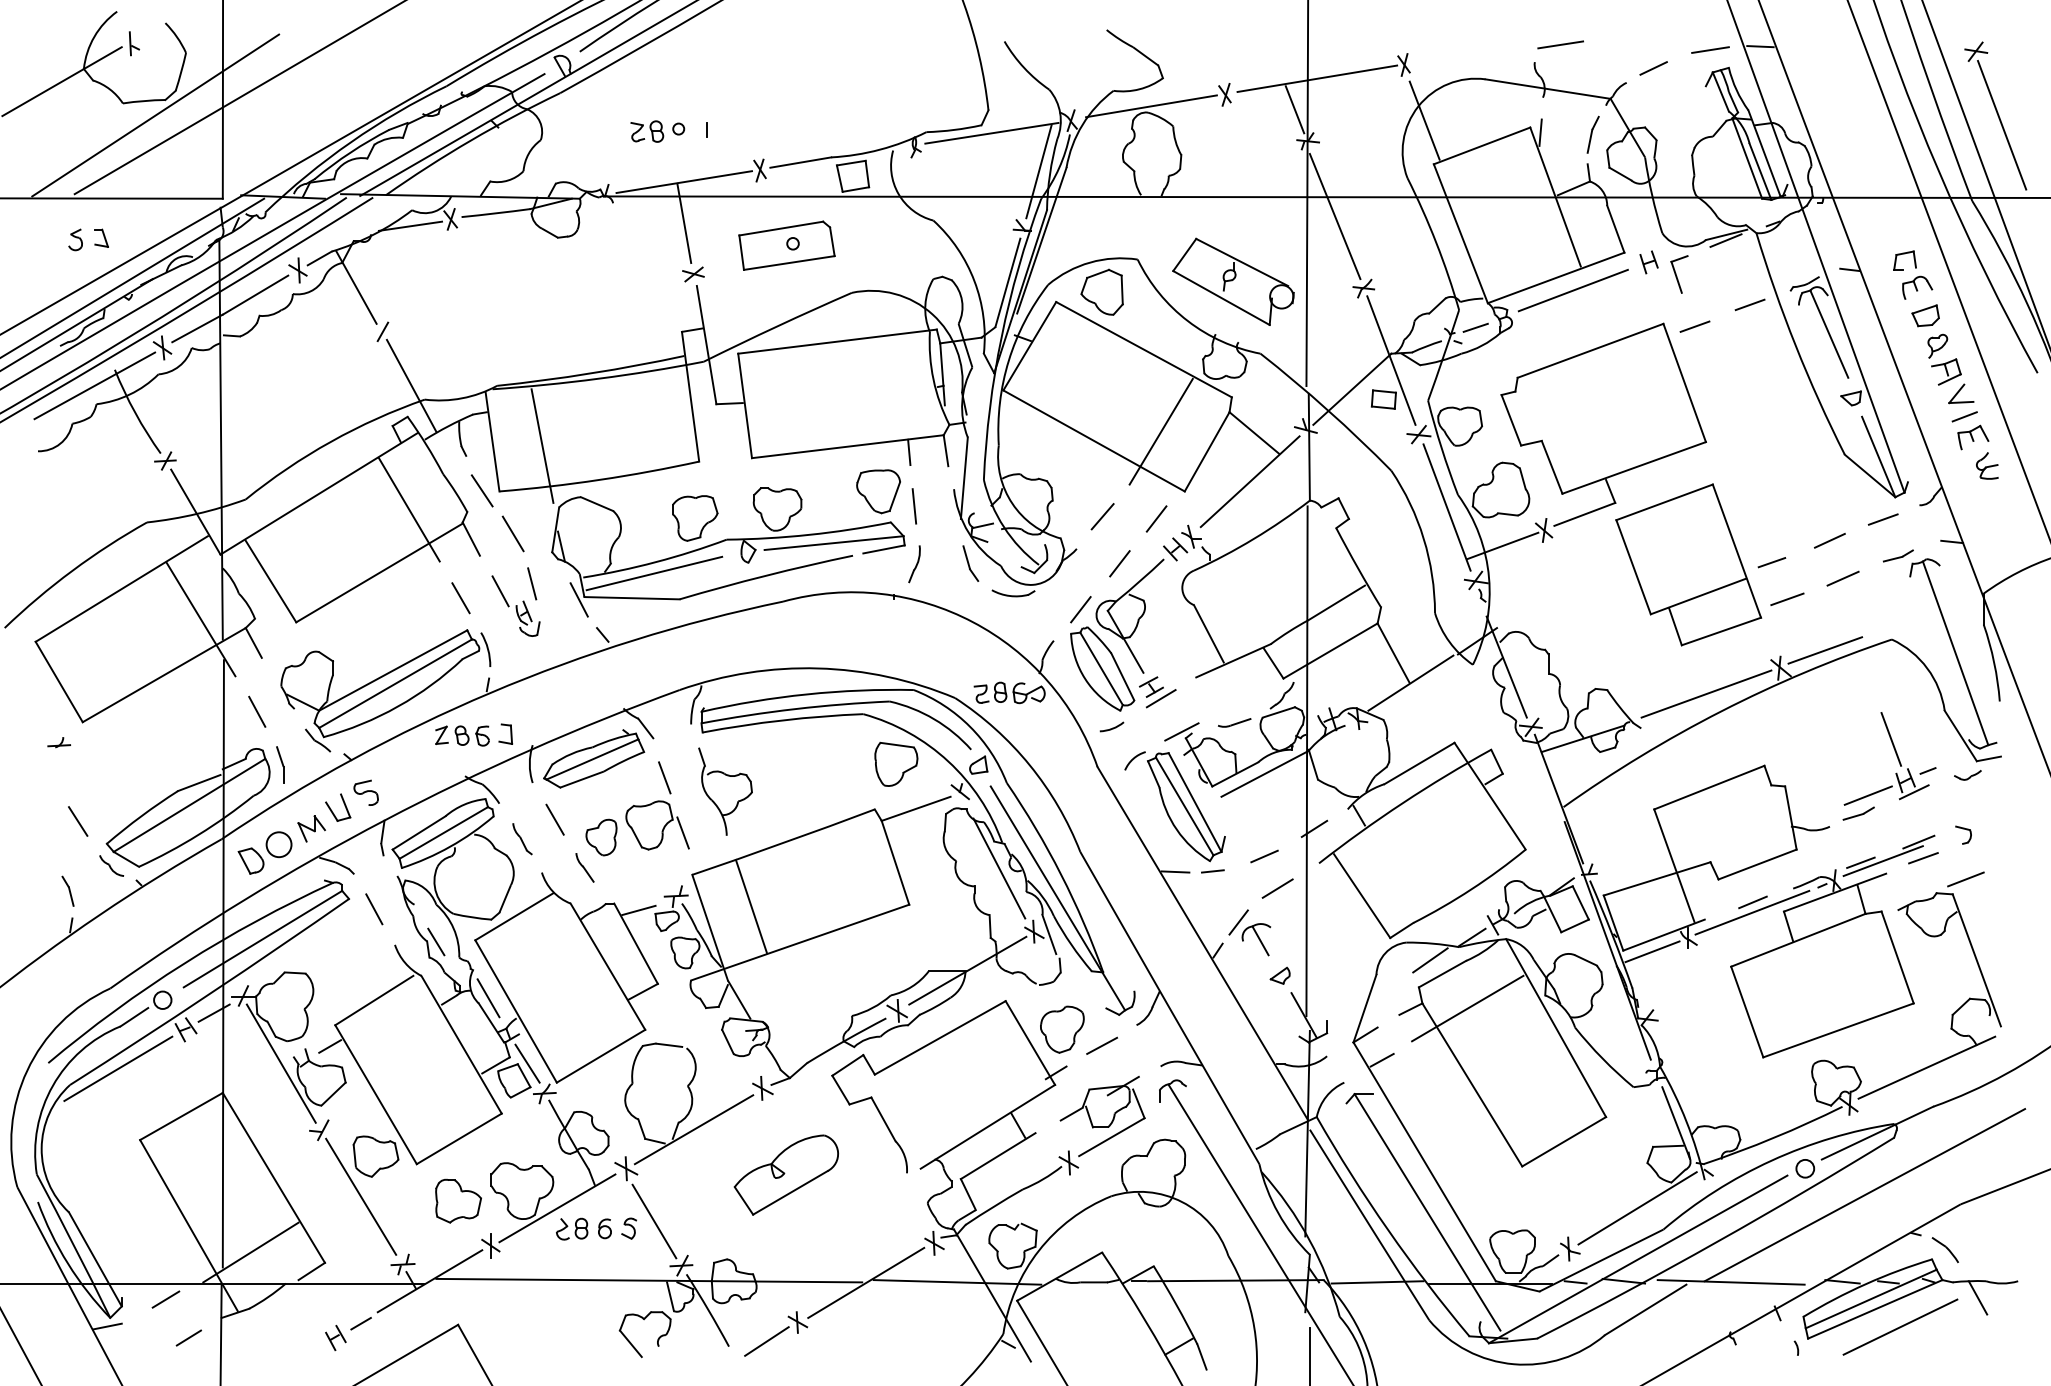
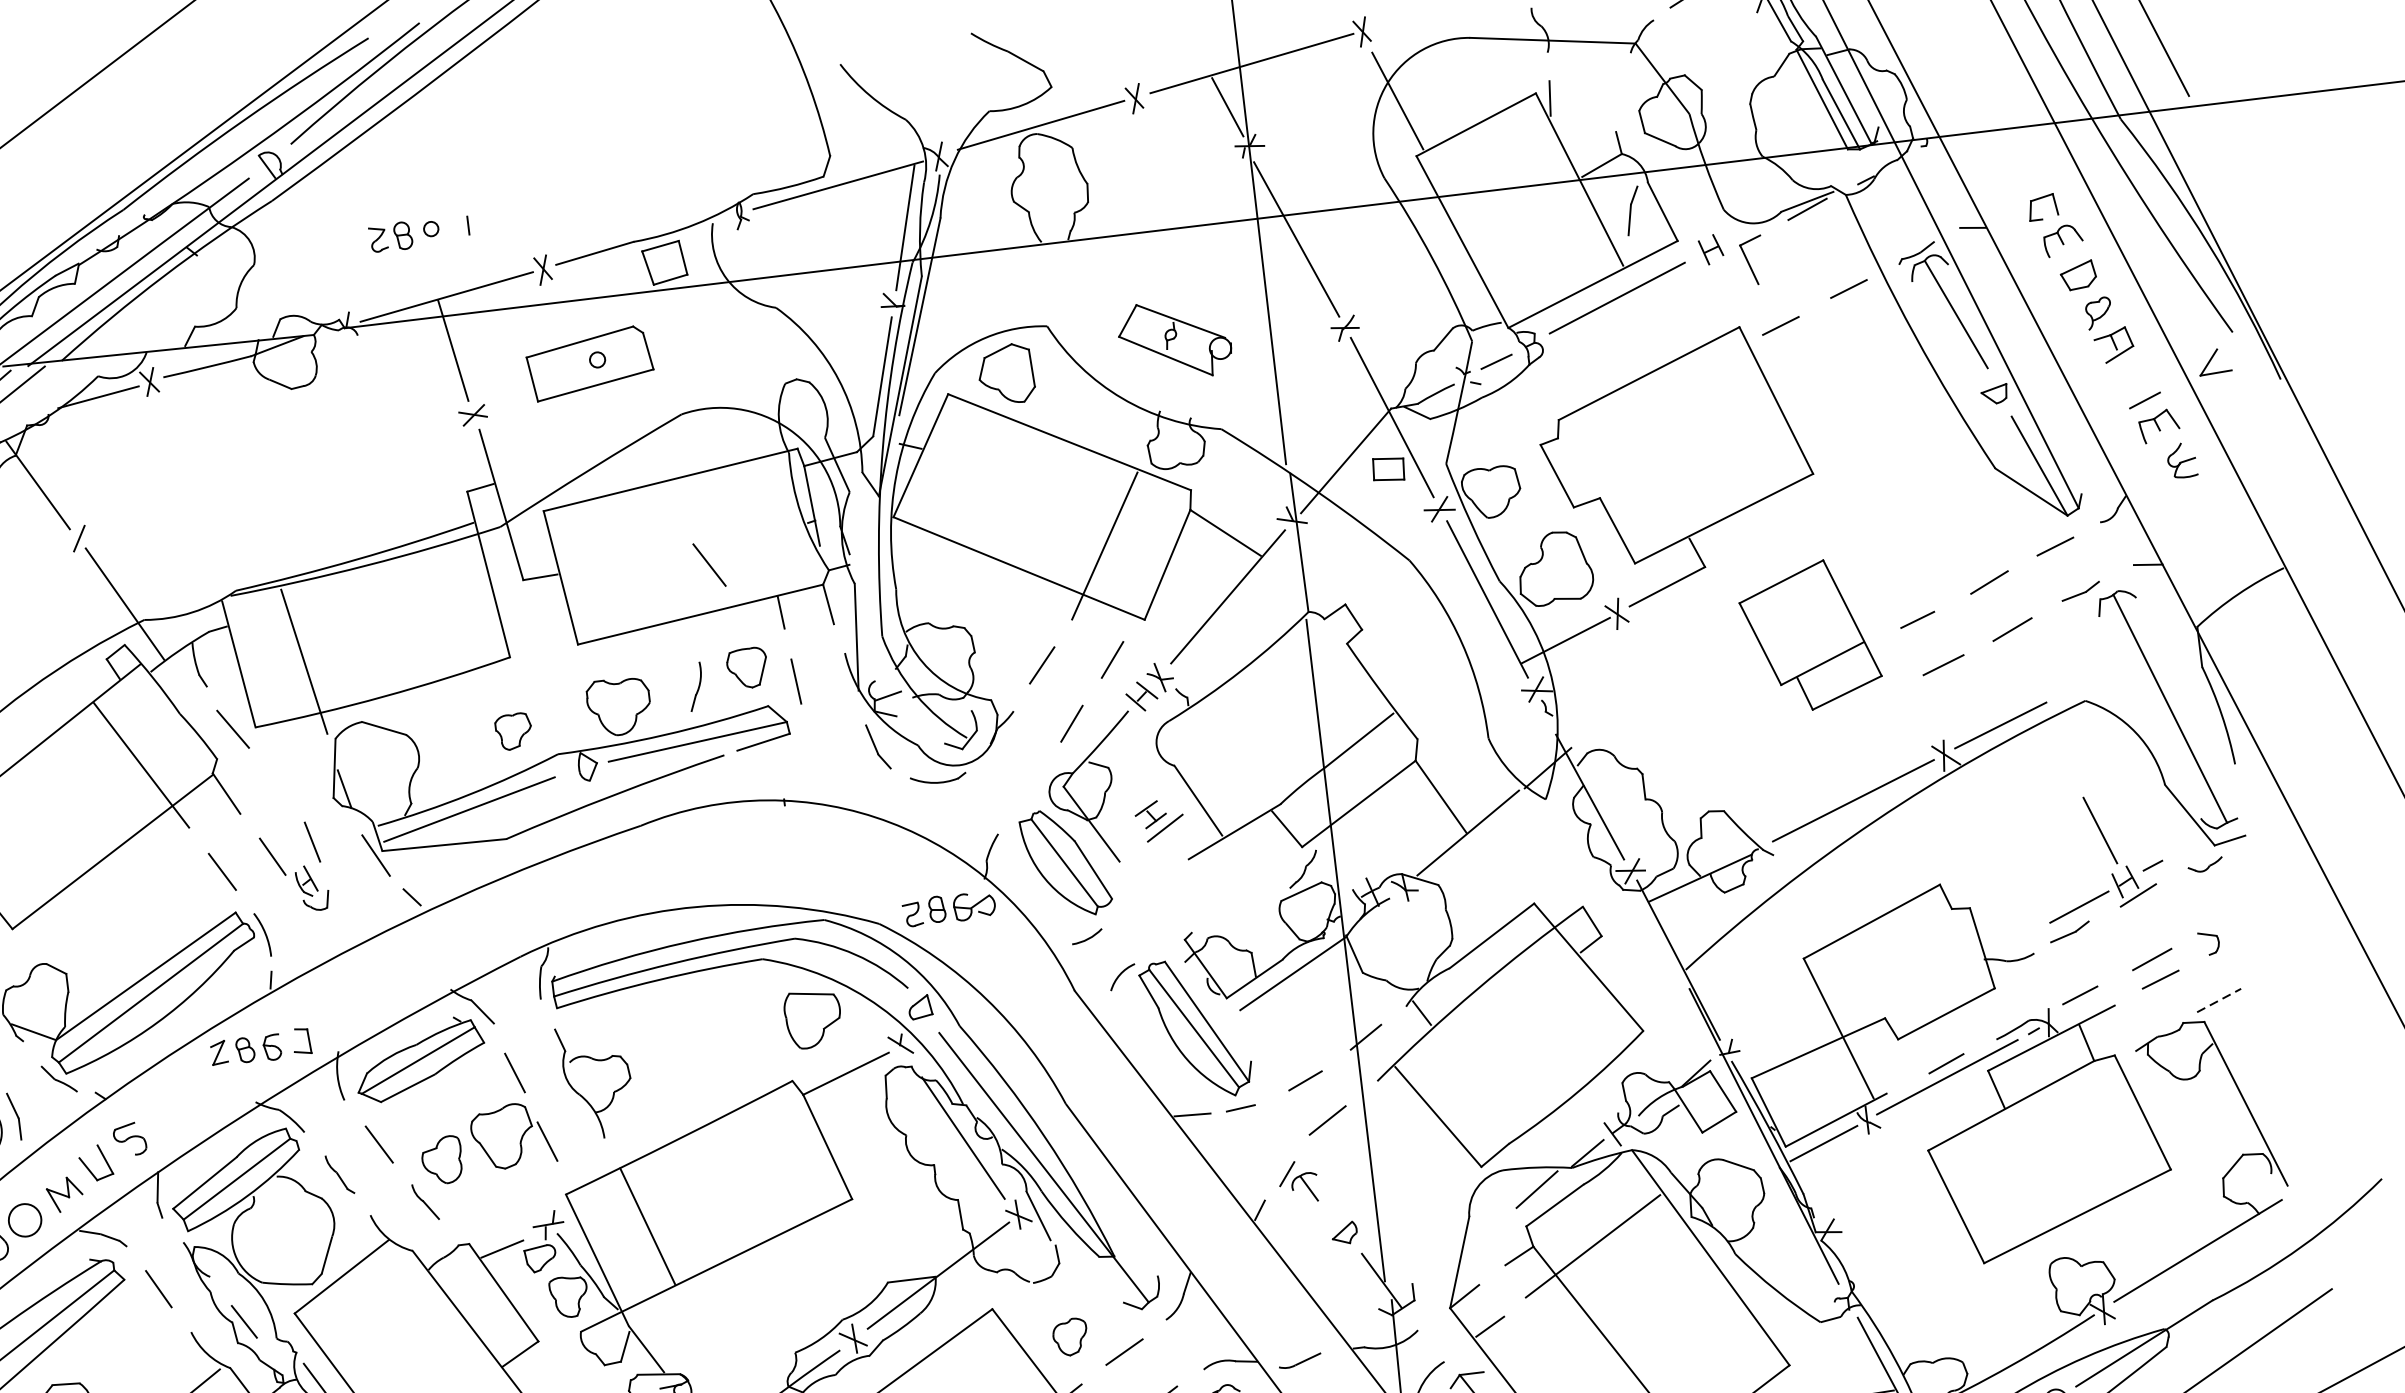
part: (1592, 134) -> (1631, 210), moved
part: (1233, 281) -> (1174, 339), size x0.7
part: (1961, 393) -> (2214, 361), moved
part: (878, 491) -> (747, 667), size x0.7
part: (695, 518) -> (514, 731), size x0.6
line: (512, 533) -> (708, 564), moved
part: (914, 564) -> (695, 687), moved
part: (1688, 564) -> (1809, 635), size x0.7
line: (1080, 609) -> (1027, 789), removed
part: (1157, 692) -> (1159, 820), moved
part: (1234, 722) -> (1299, 1360), moved
line: (1181, 731) -> (1178, 931), removed
line: (1882, 861) -> (2108, 990), removed
line: (1966, 879) -> (2219, 1000), solid -> dashed
part: (1249, 932) -> (1297, 1181), size x0.7
part: (1062, 1029) -> (1070, 1337), size x0.6

